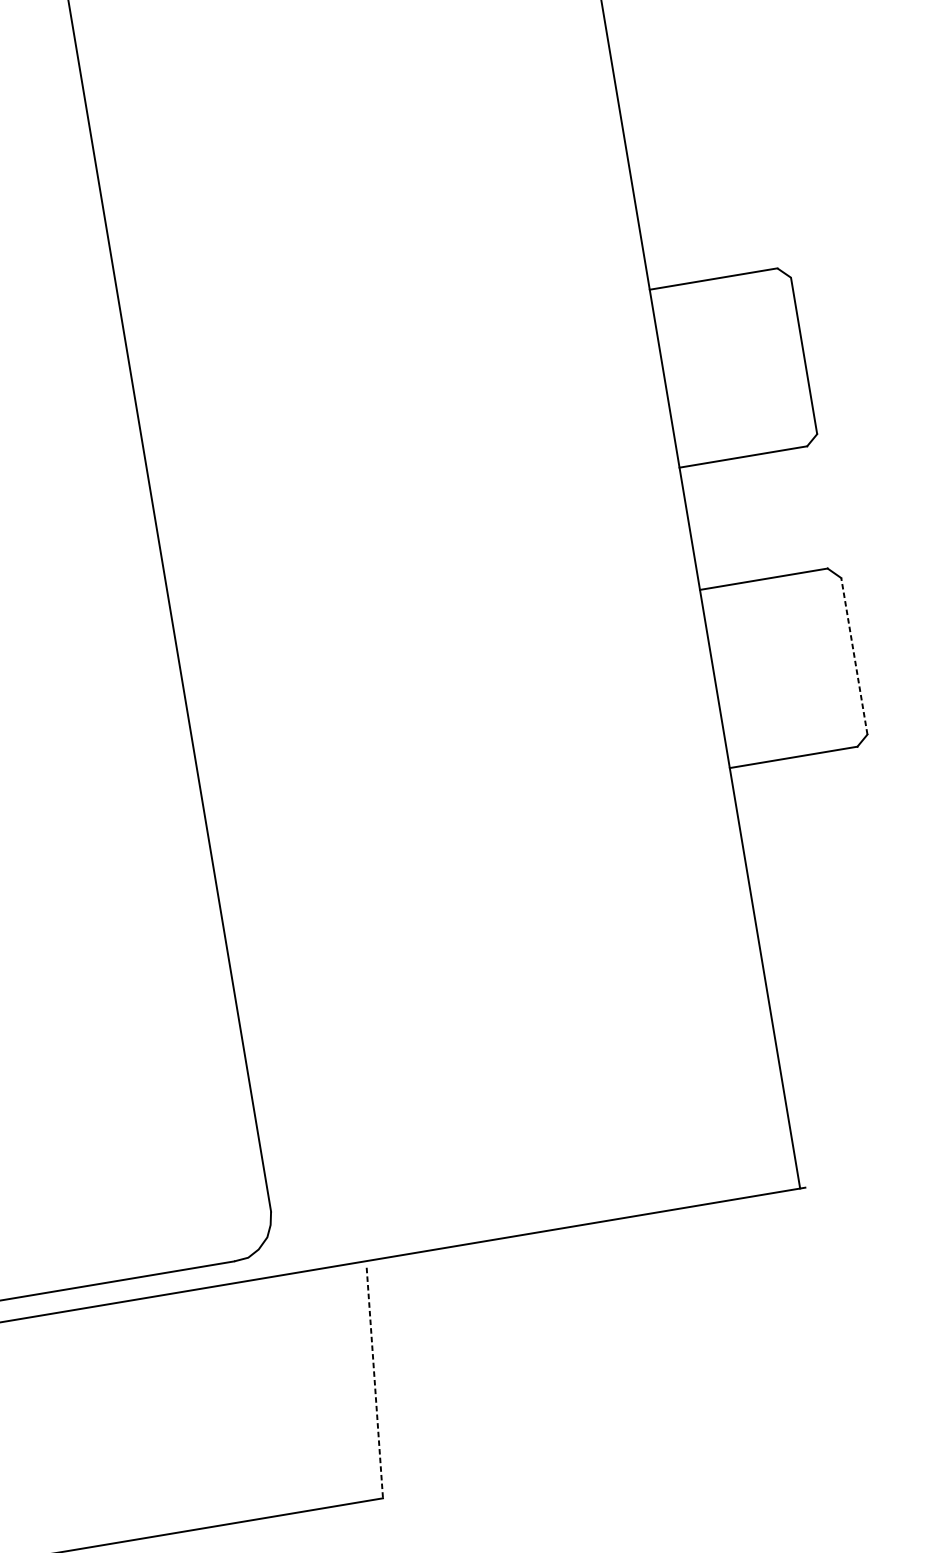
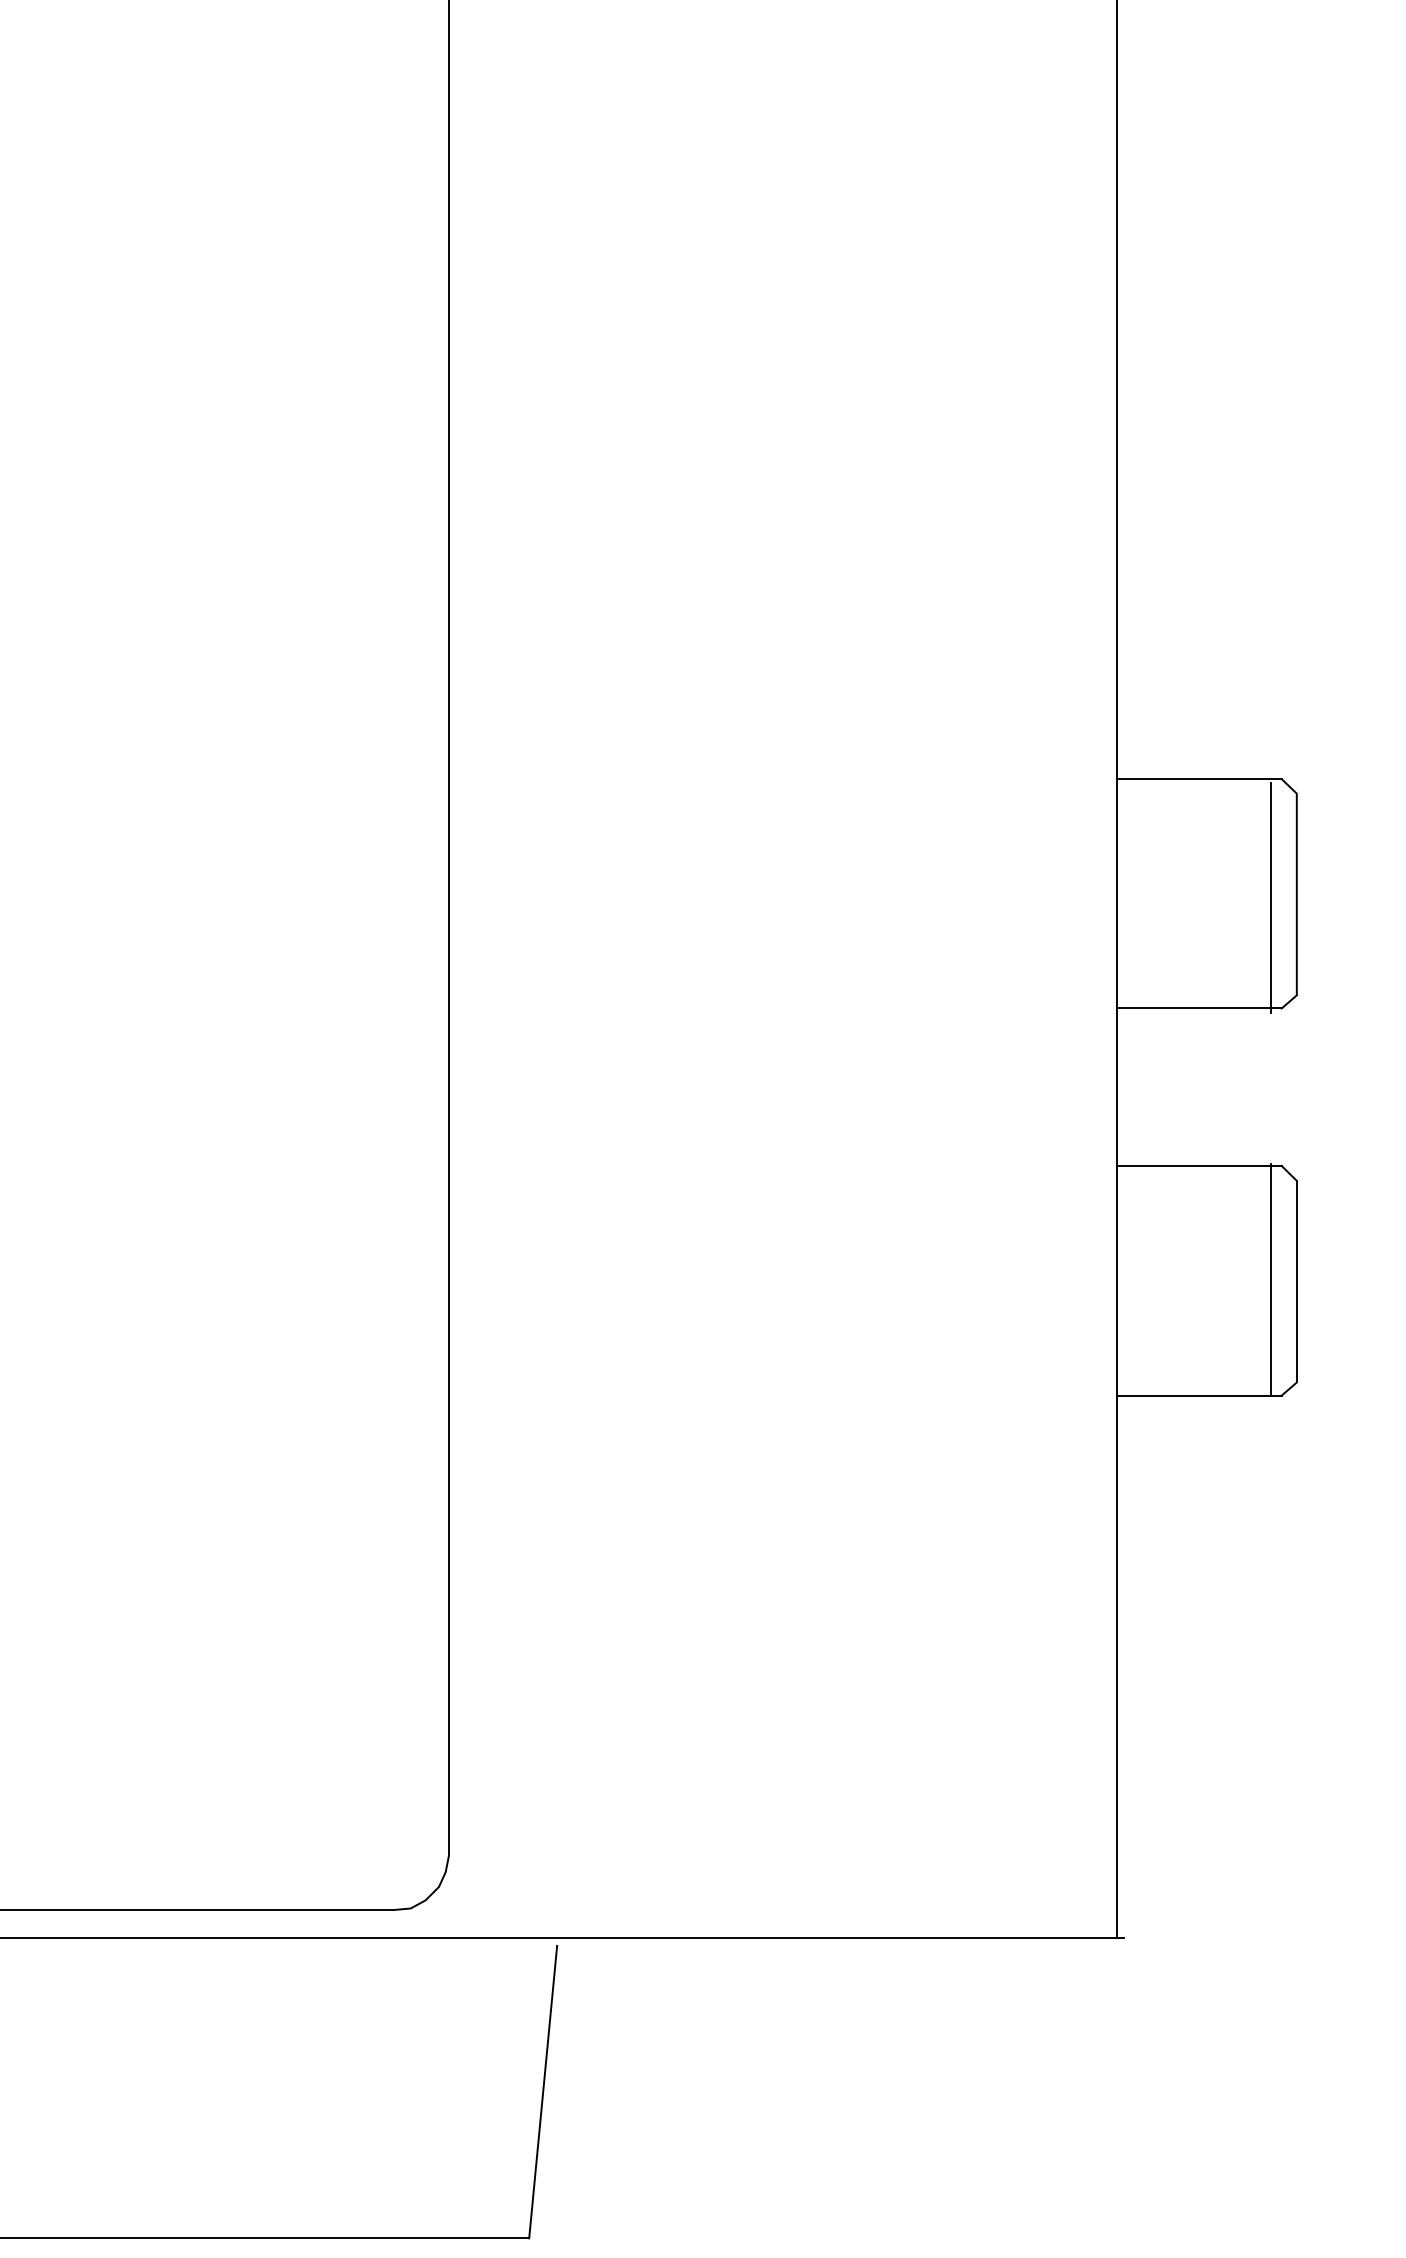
line: (784, 361) -> (1271, 897), added
line: (854, 656) -> (1296, 1281), dashed -> solid
line: (834, 657) -> (1271, 1278), added
line: (375, 1383) -> (543, 2092), dashed -> solid

